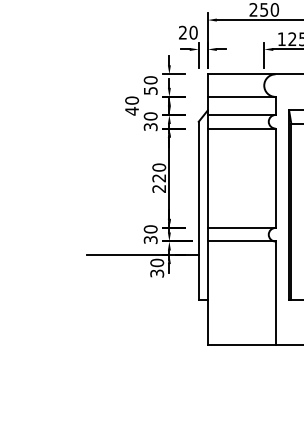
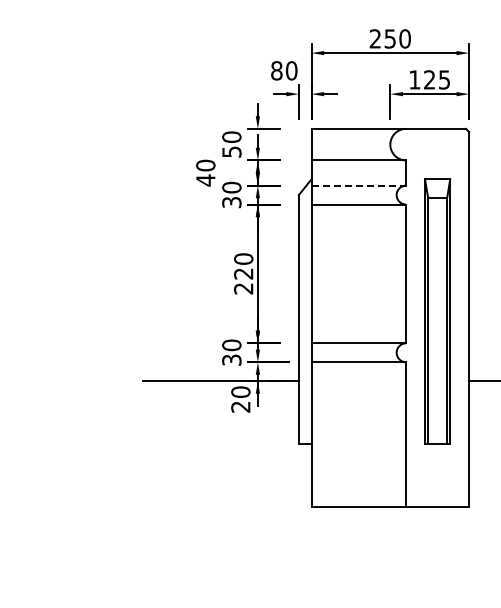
text: (182, 32) -> (276, 70), 20 -> 80
line: (242, 114) -> (359, 185), solid -> dashed
text: (156, 273) -> (240, 406), 30 -> 20

